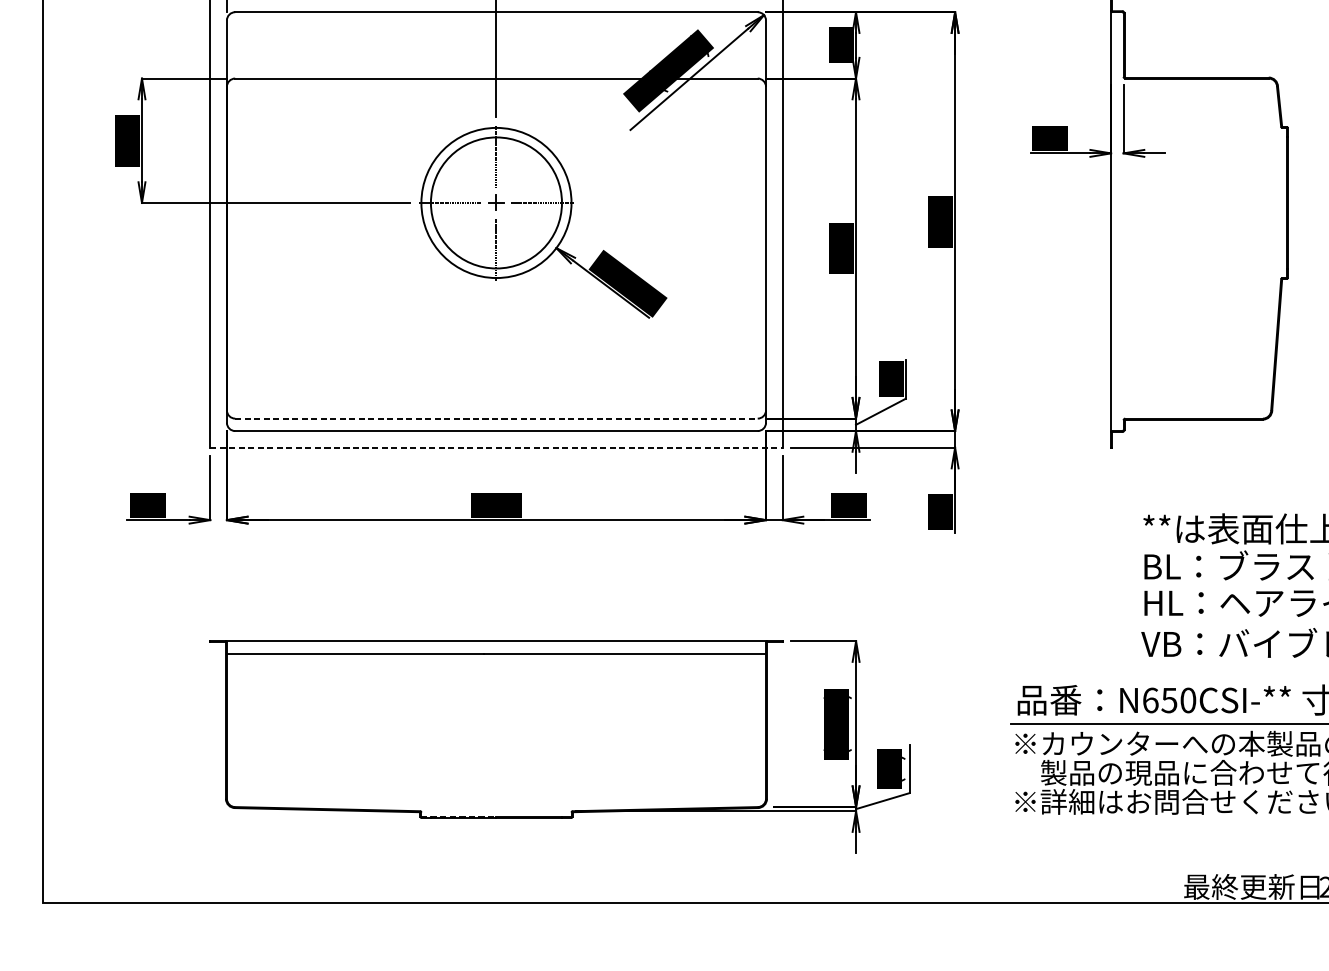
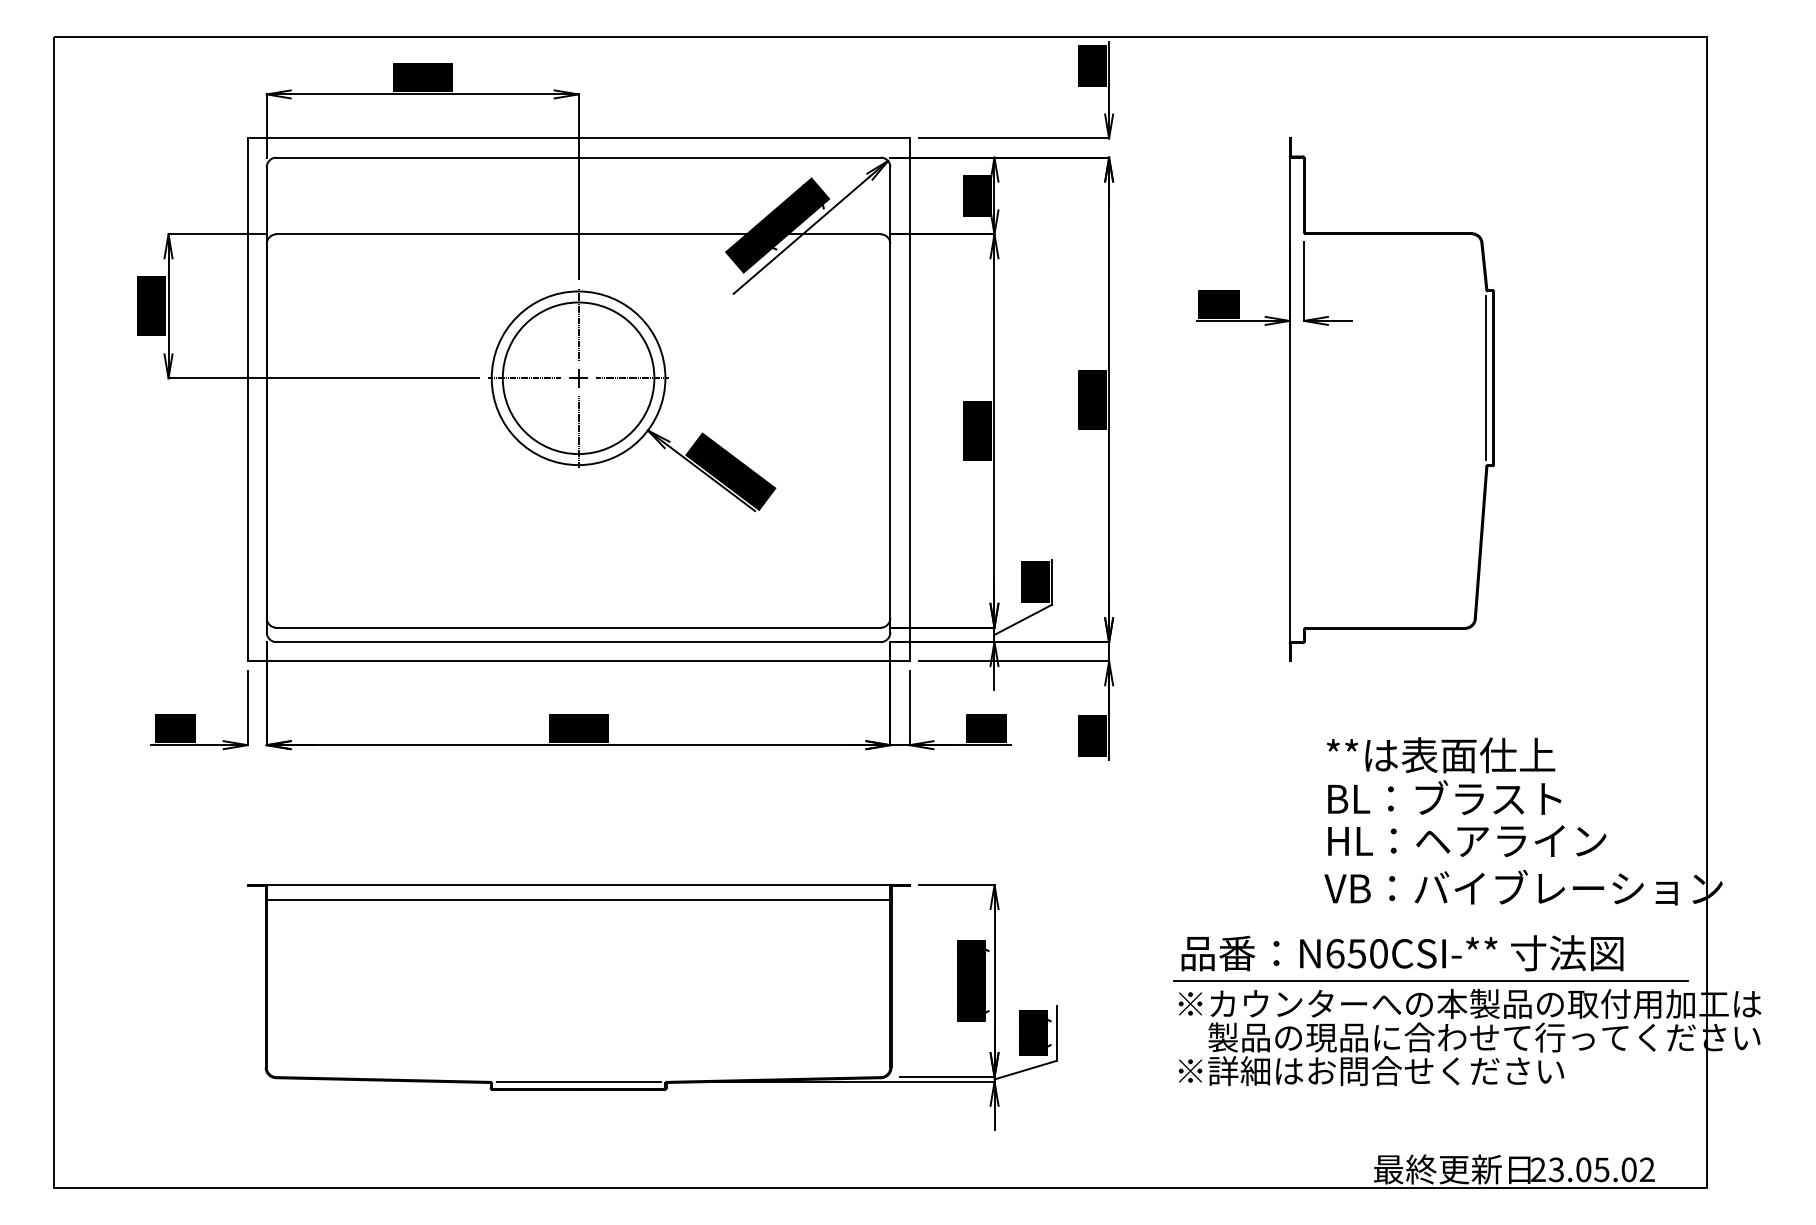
line: (1281, 203) -> (1486, 378), added
line: (497, 418) -> (579, 627), dashed -> solid
line: (496, 447) -> (578, 661), dashed -> solid
line: (496, 810) -> (578, 1081), added
line: (459, 816) -> (535, 1088), dashed -> solid

